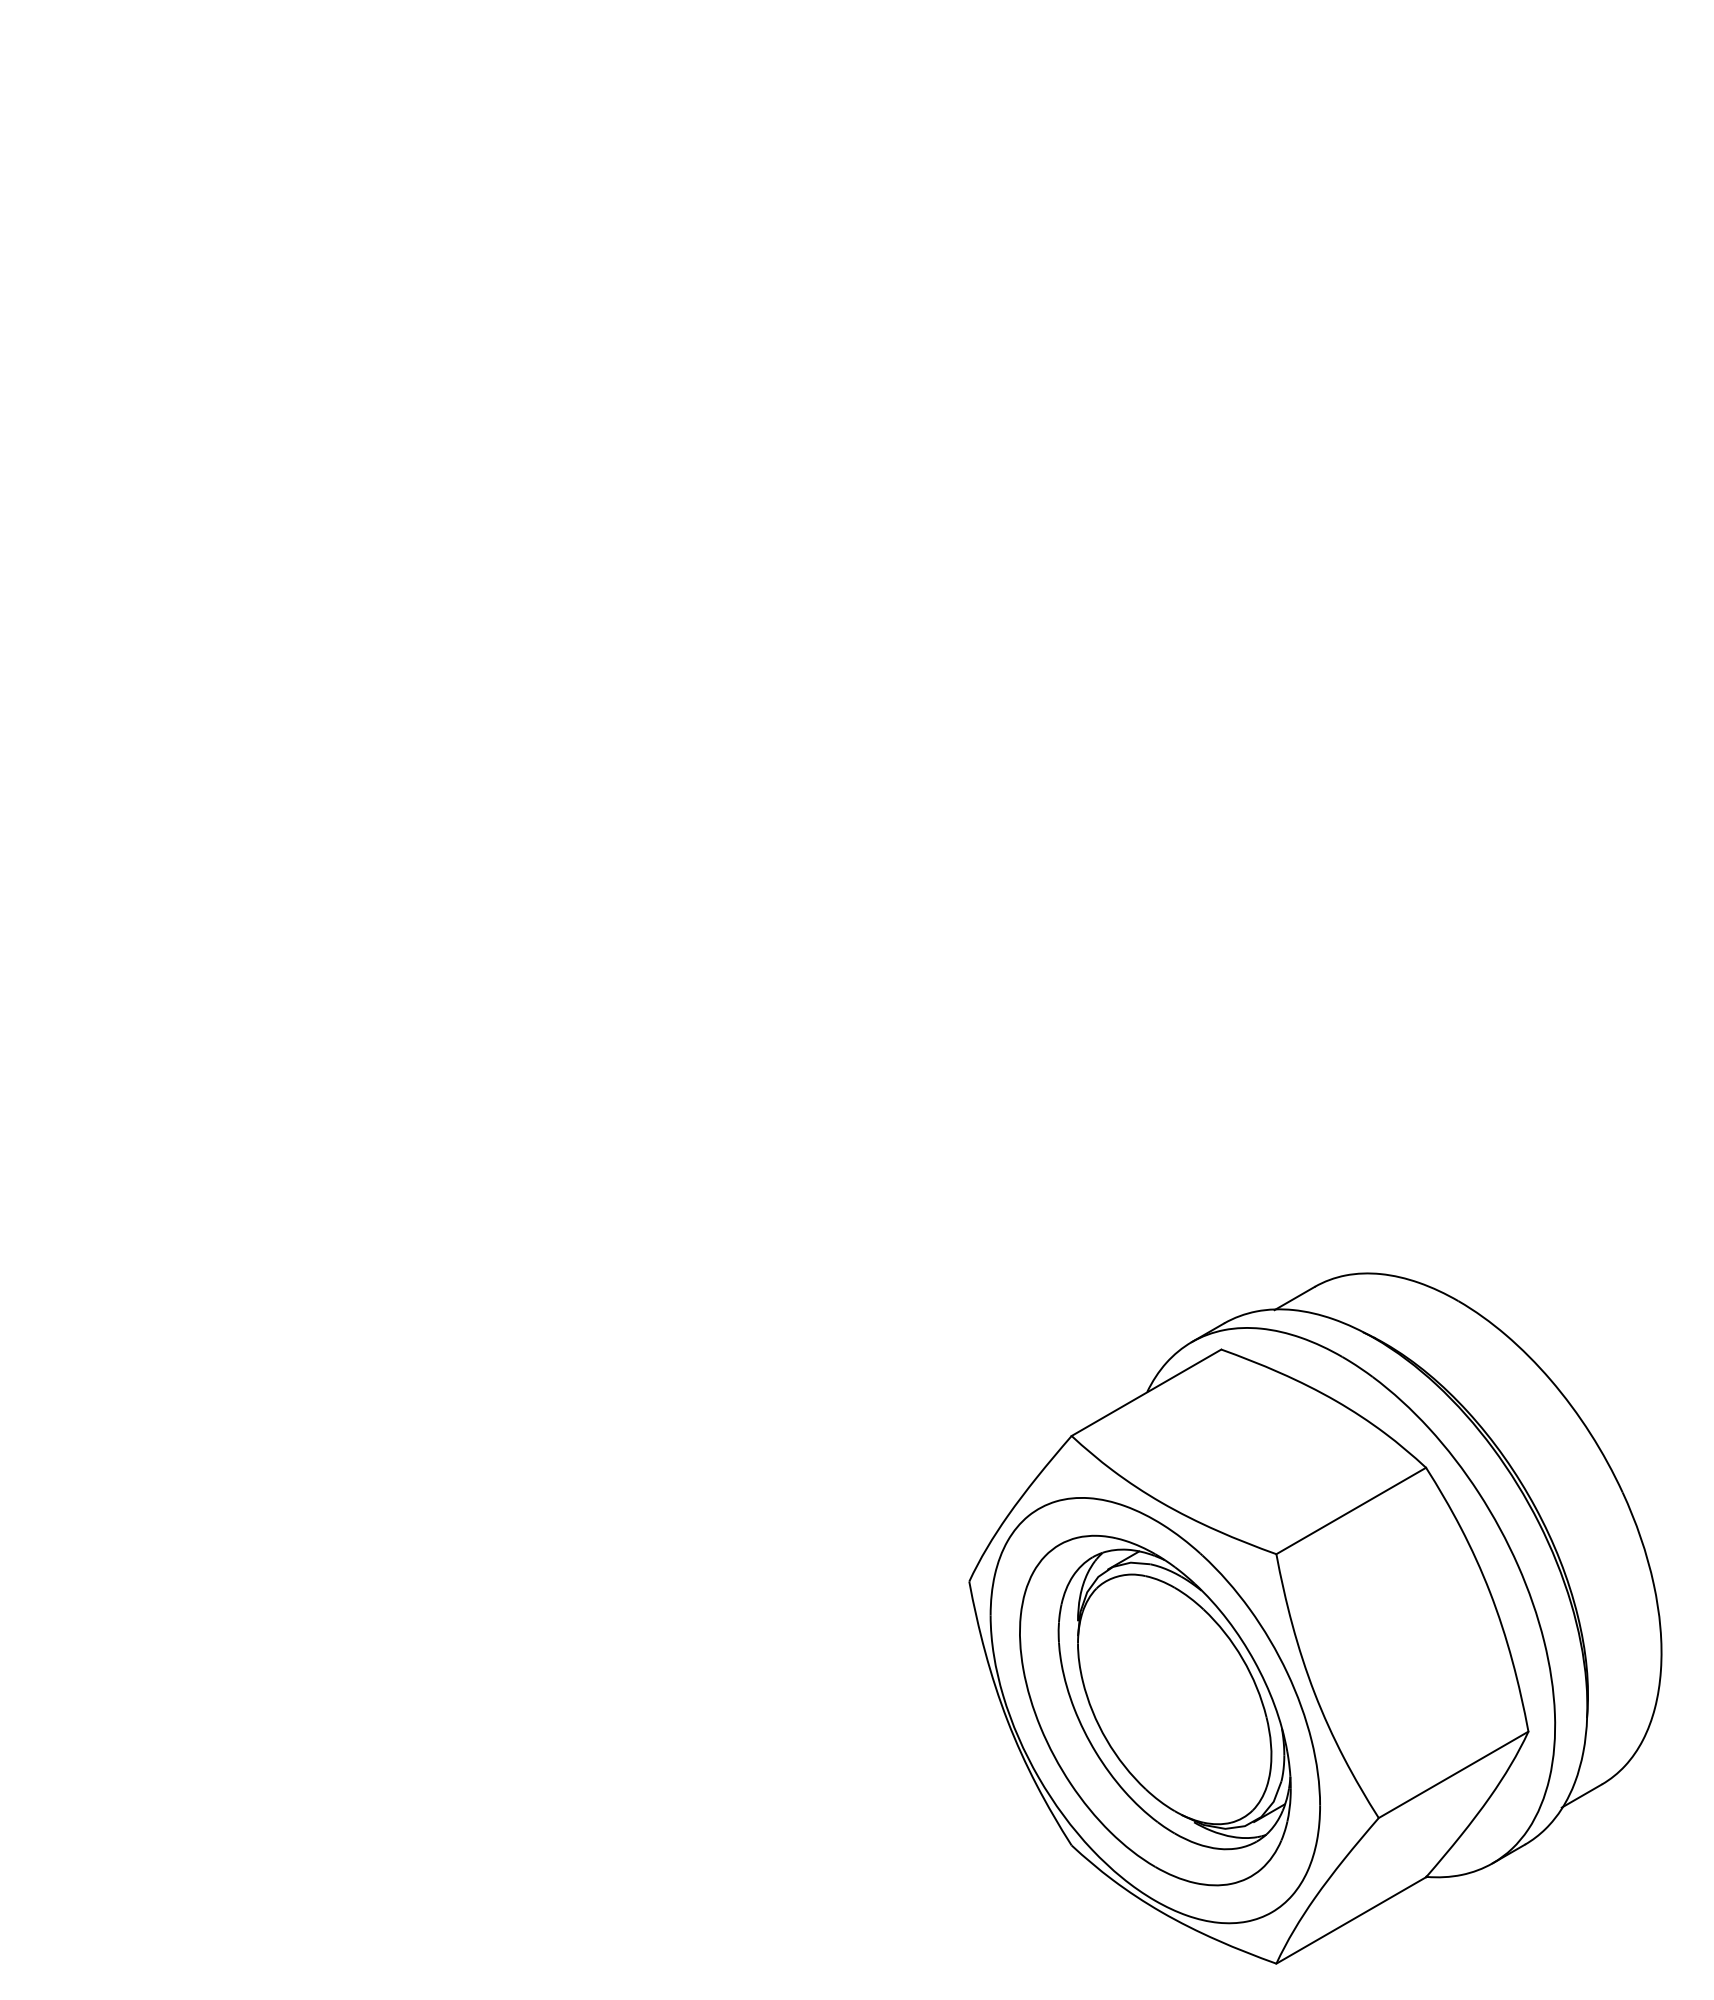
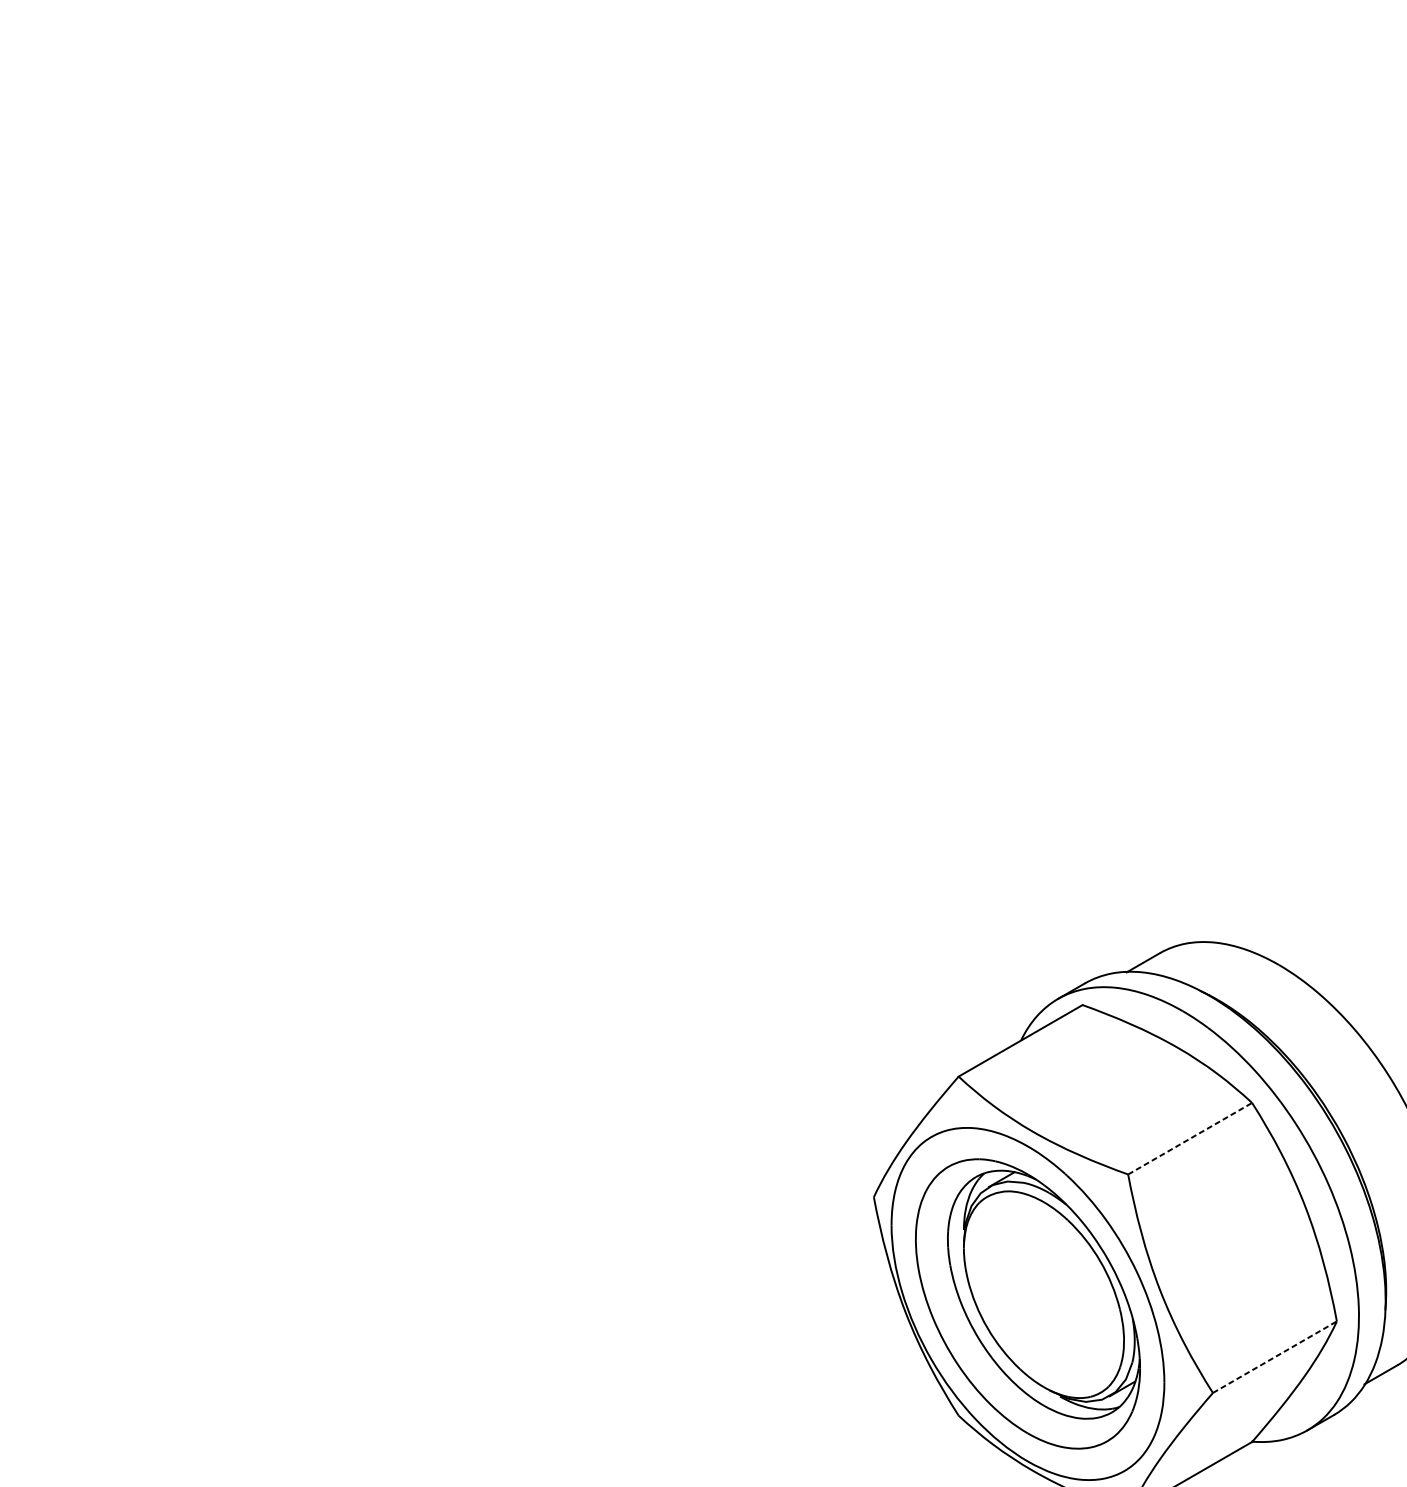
line: (1351, 1510) -> (1190, 1138), solid -> dashed
line: (1454, 1774) -> (1275, 1356), solid -> dashed

